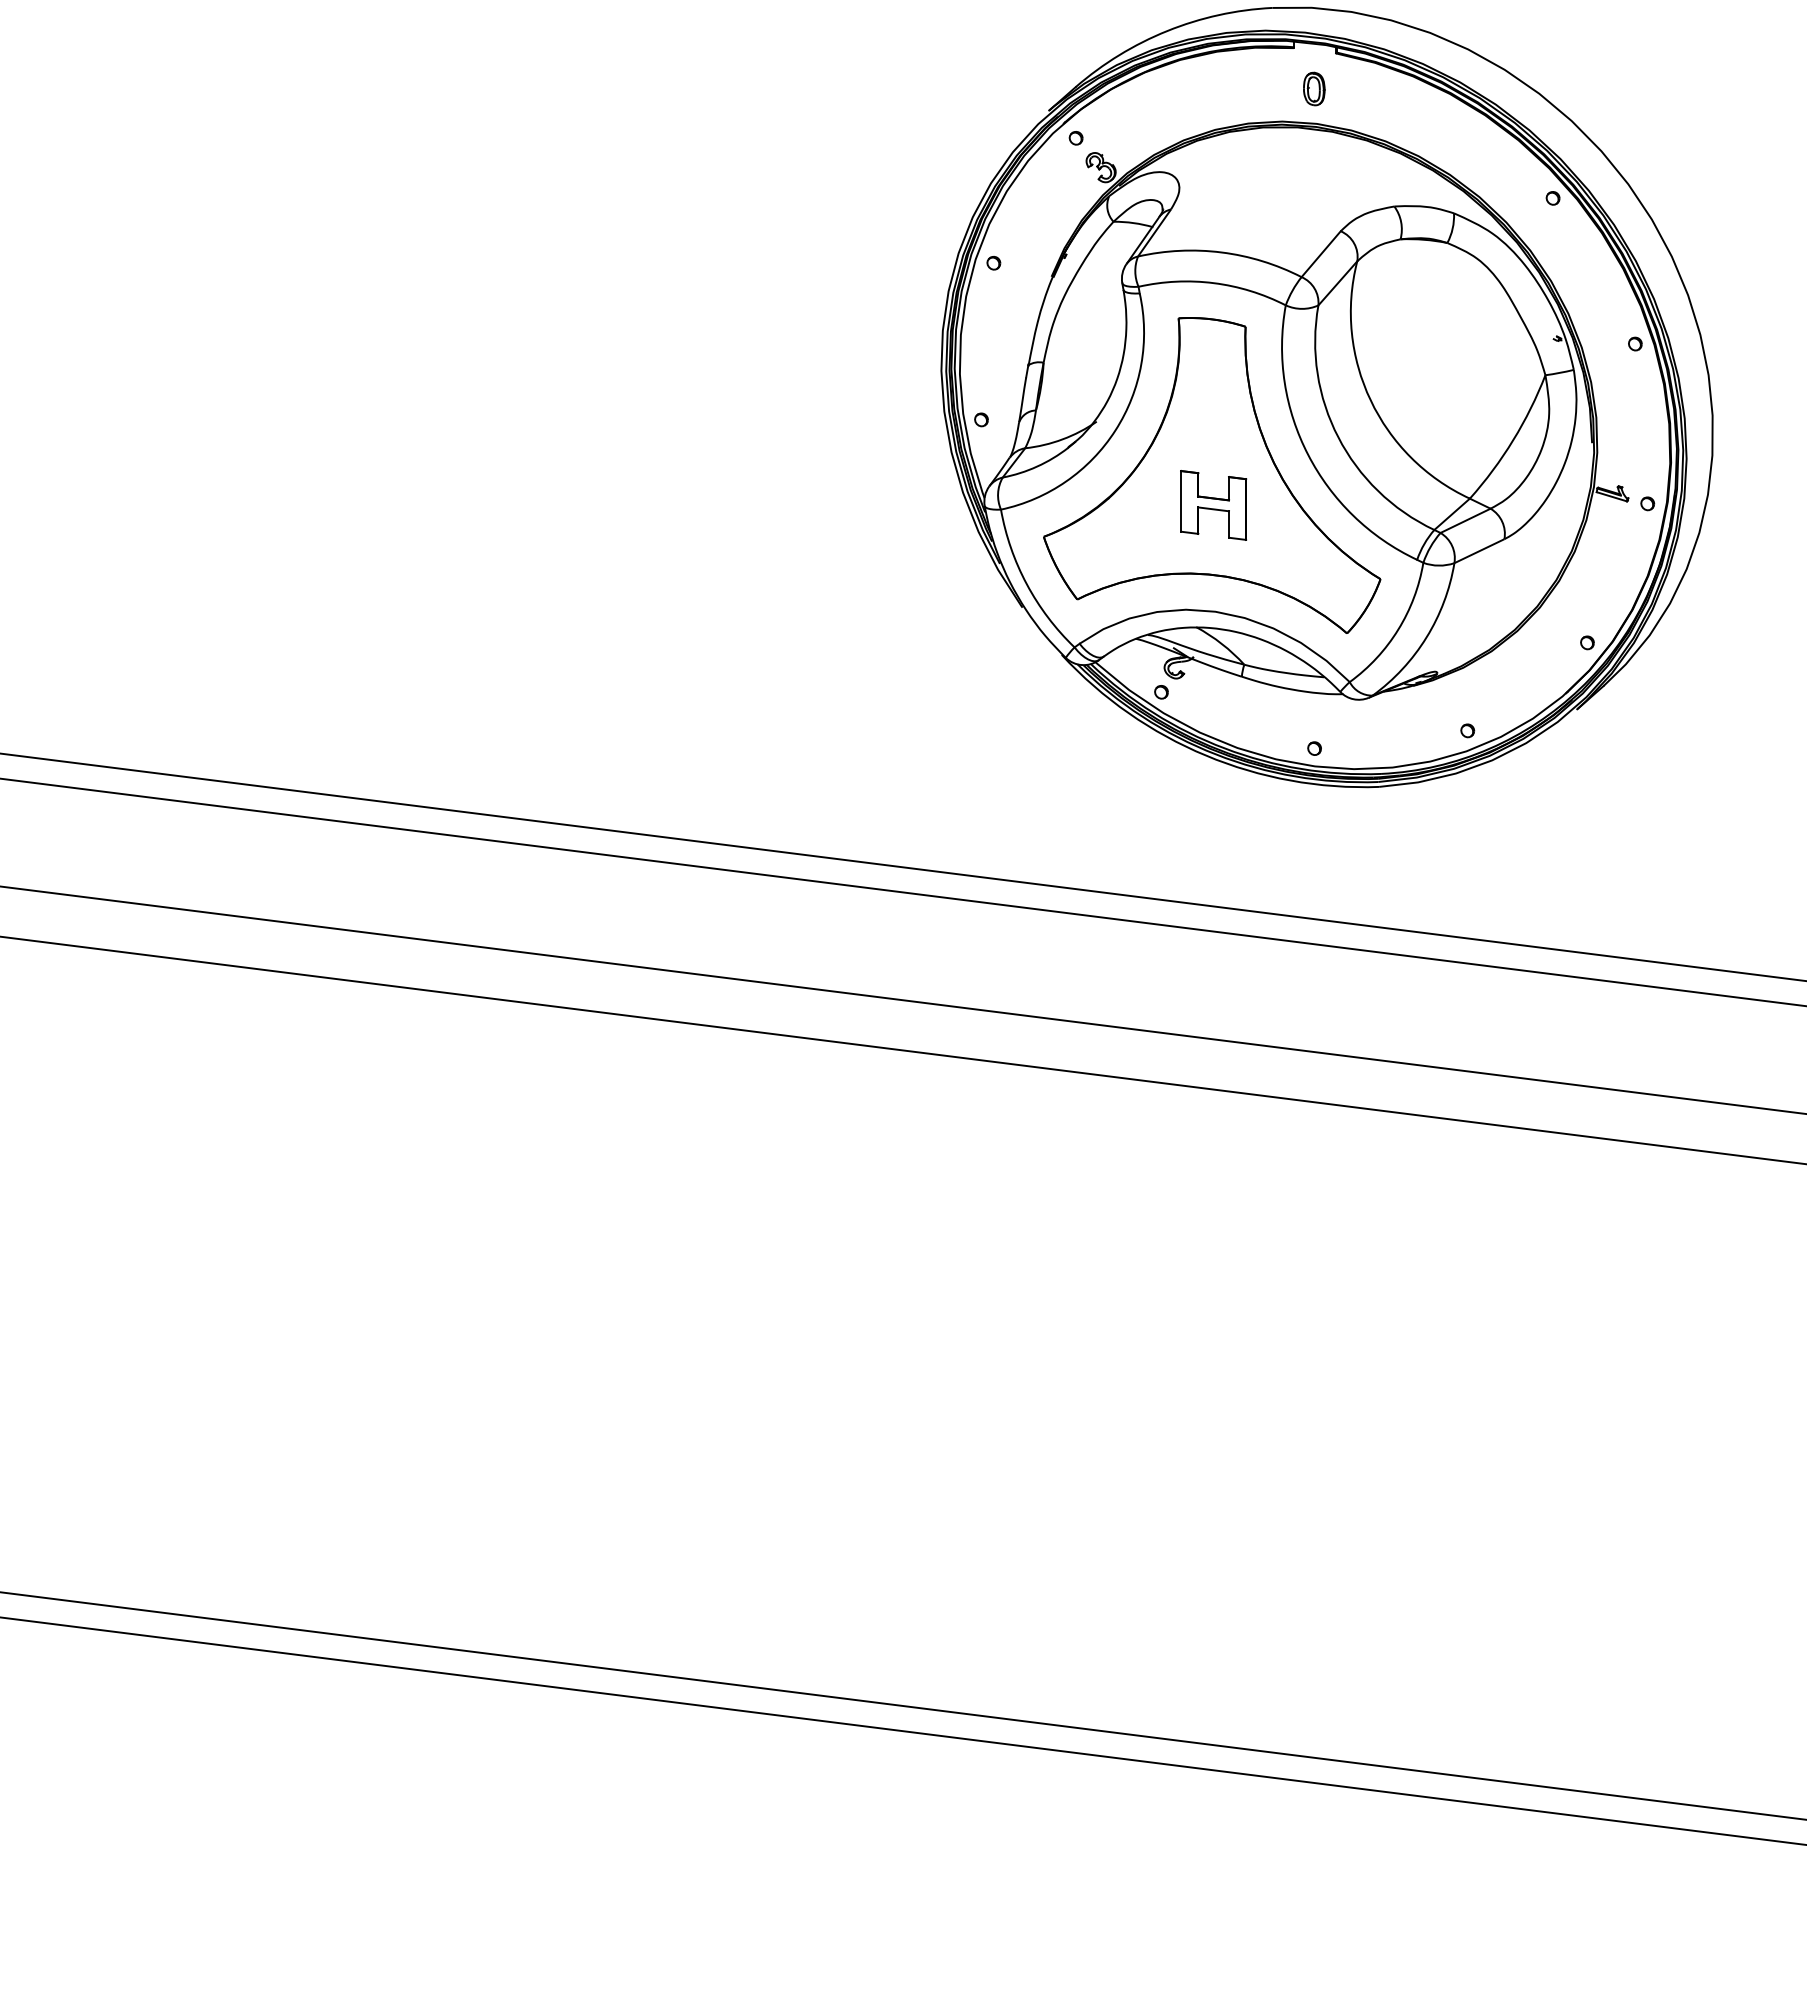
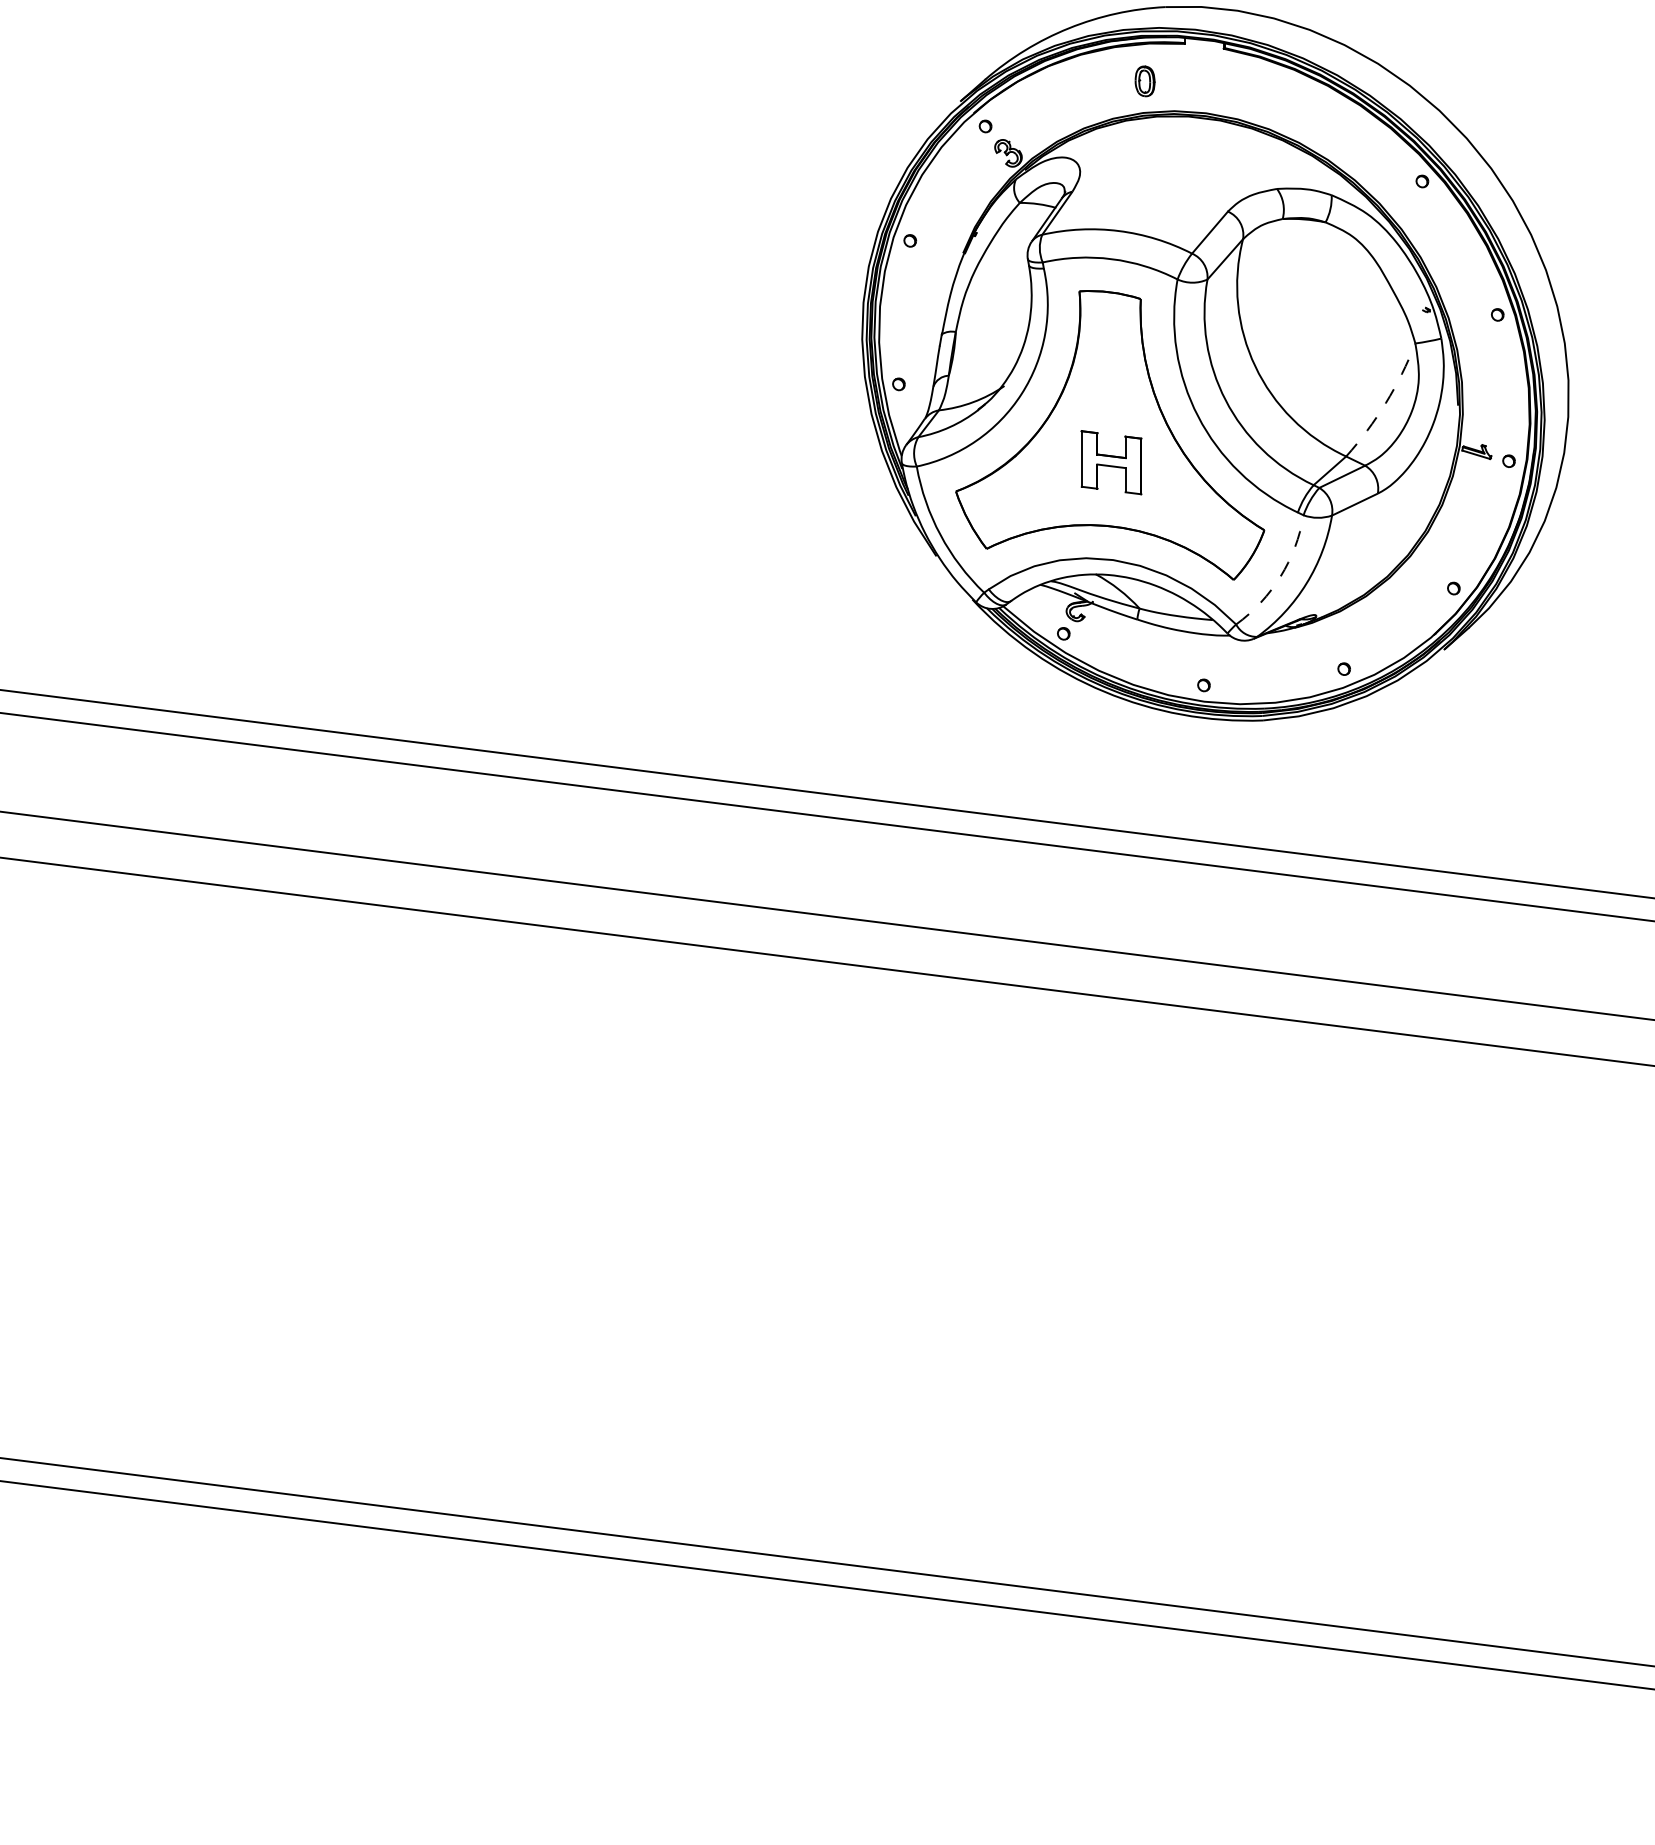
part: (1314, 88) -> (1145, 80), moved
arc: (1513, 440) -> (1386, 403), solid -> dashed
arc: (1398, 629) -> (1280, 576), solid -> dashed

